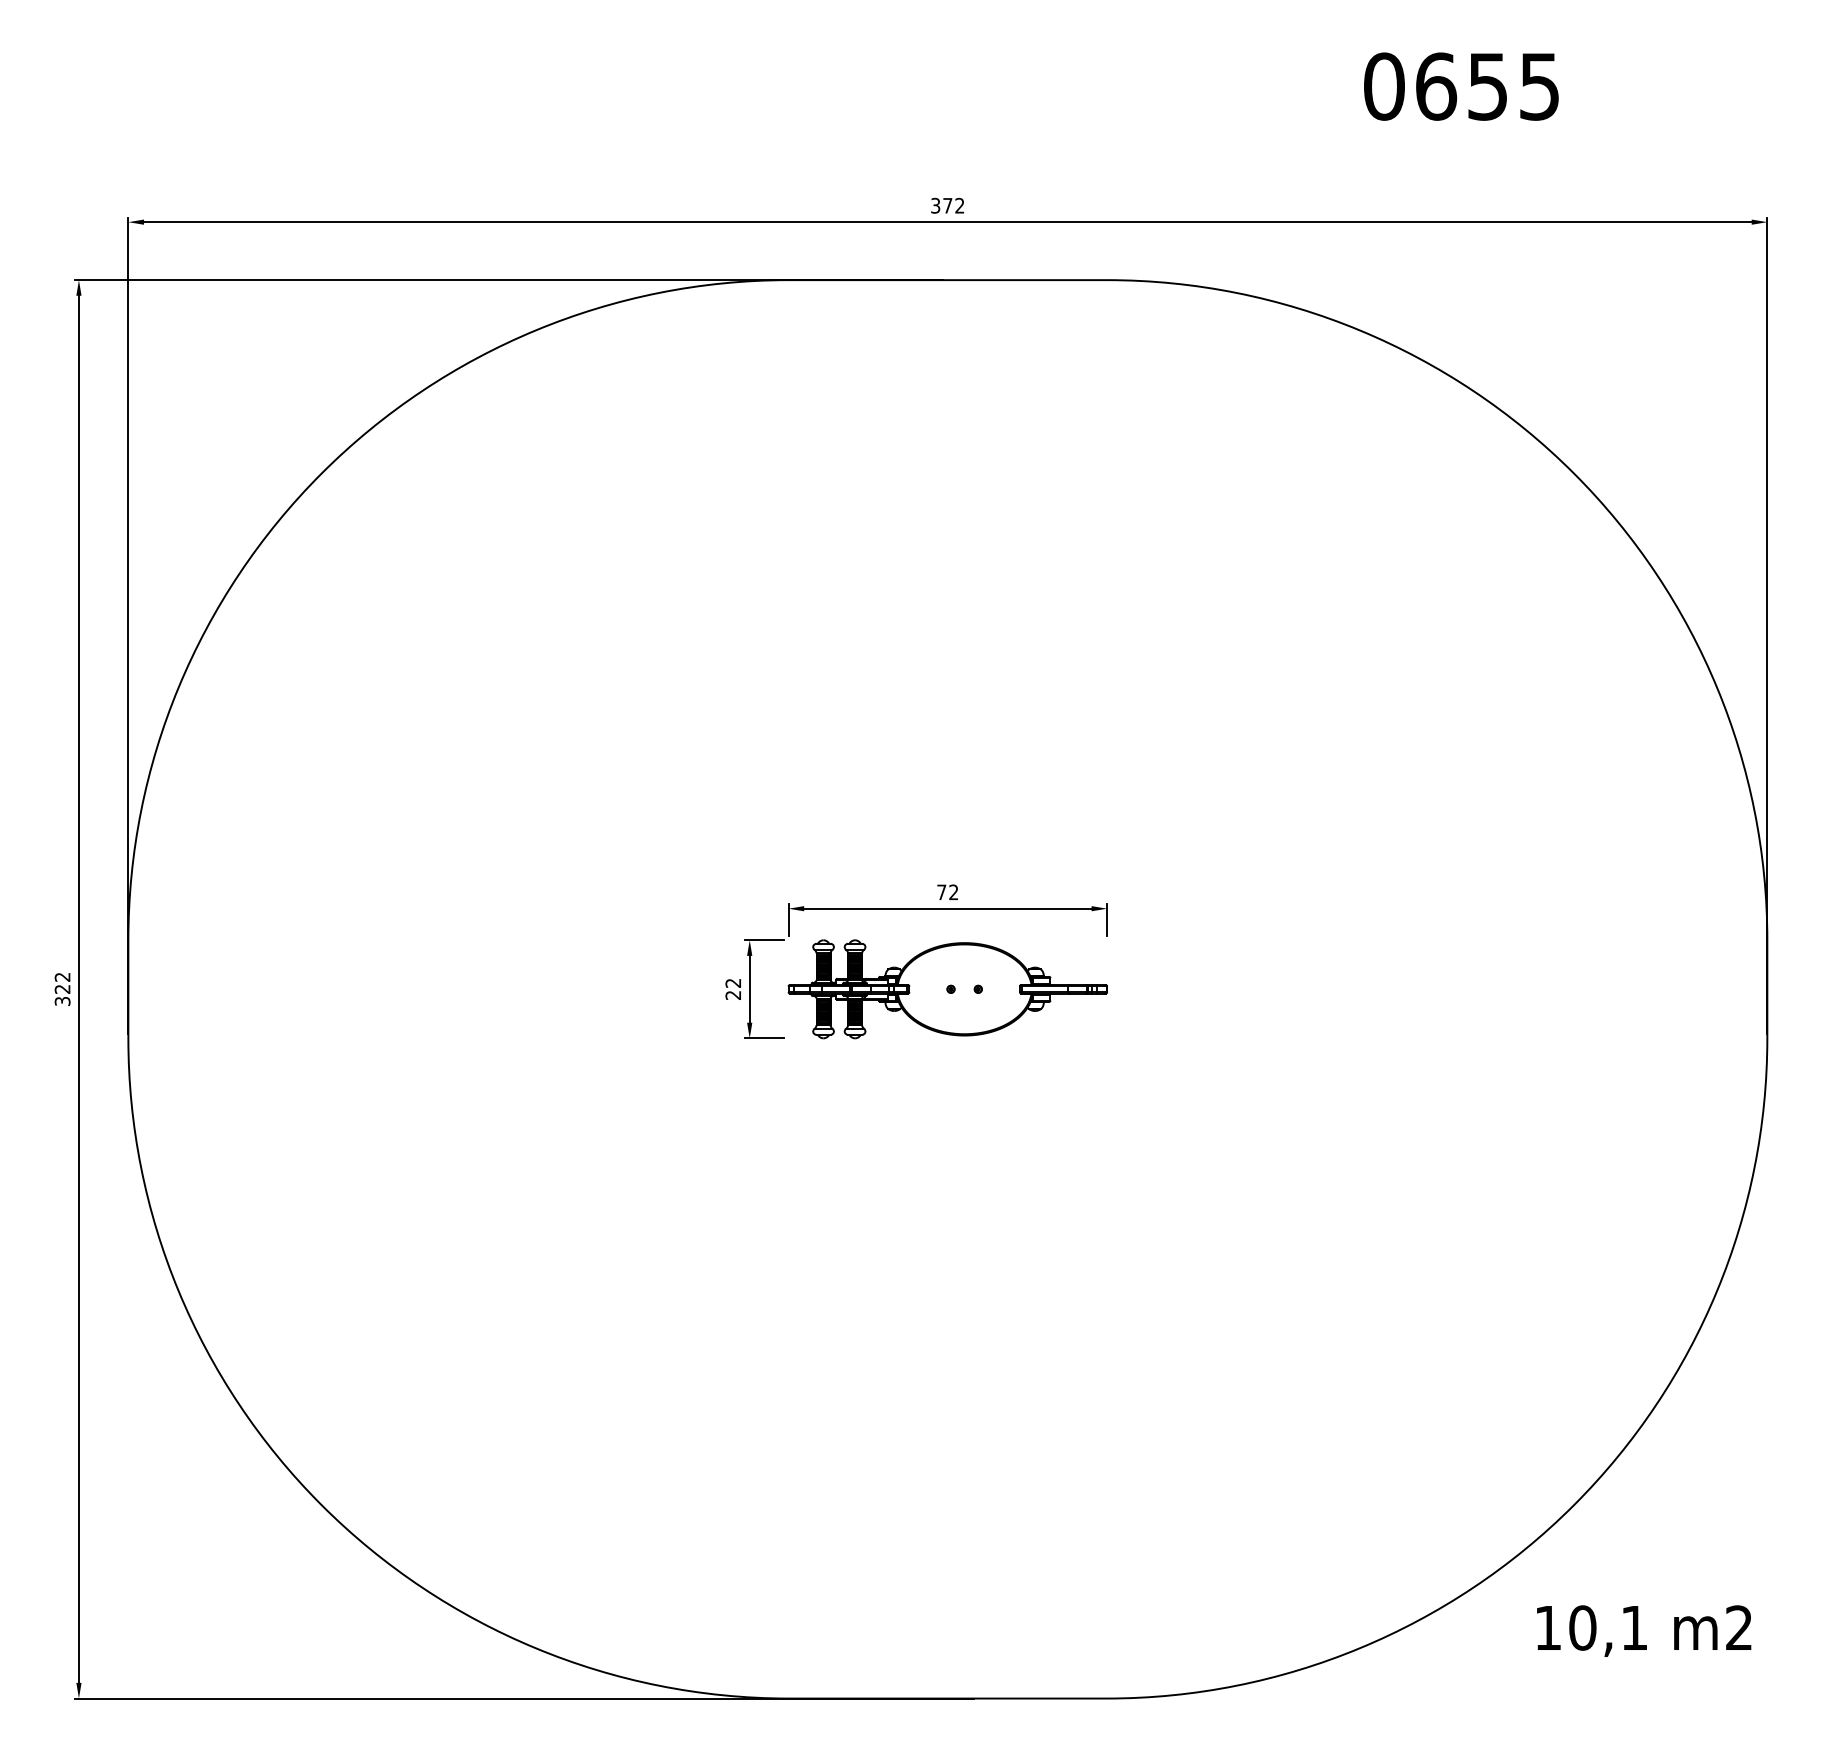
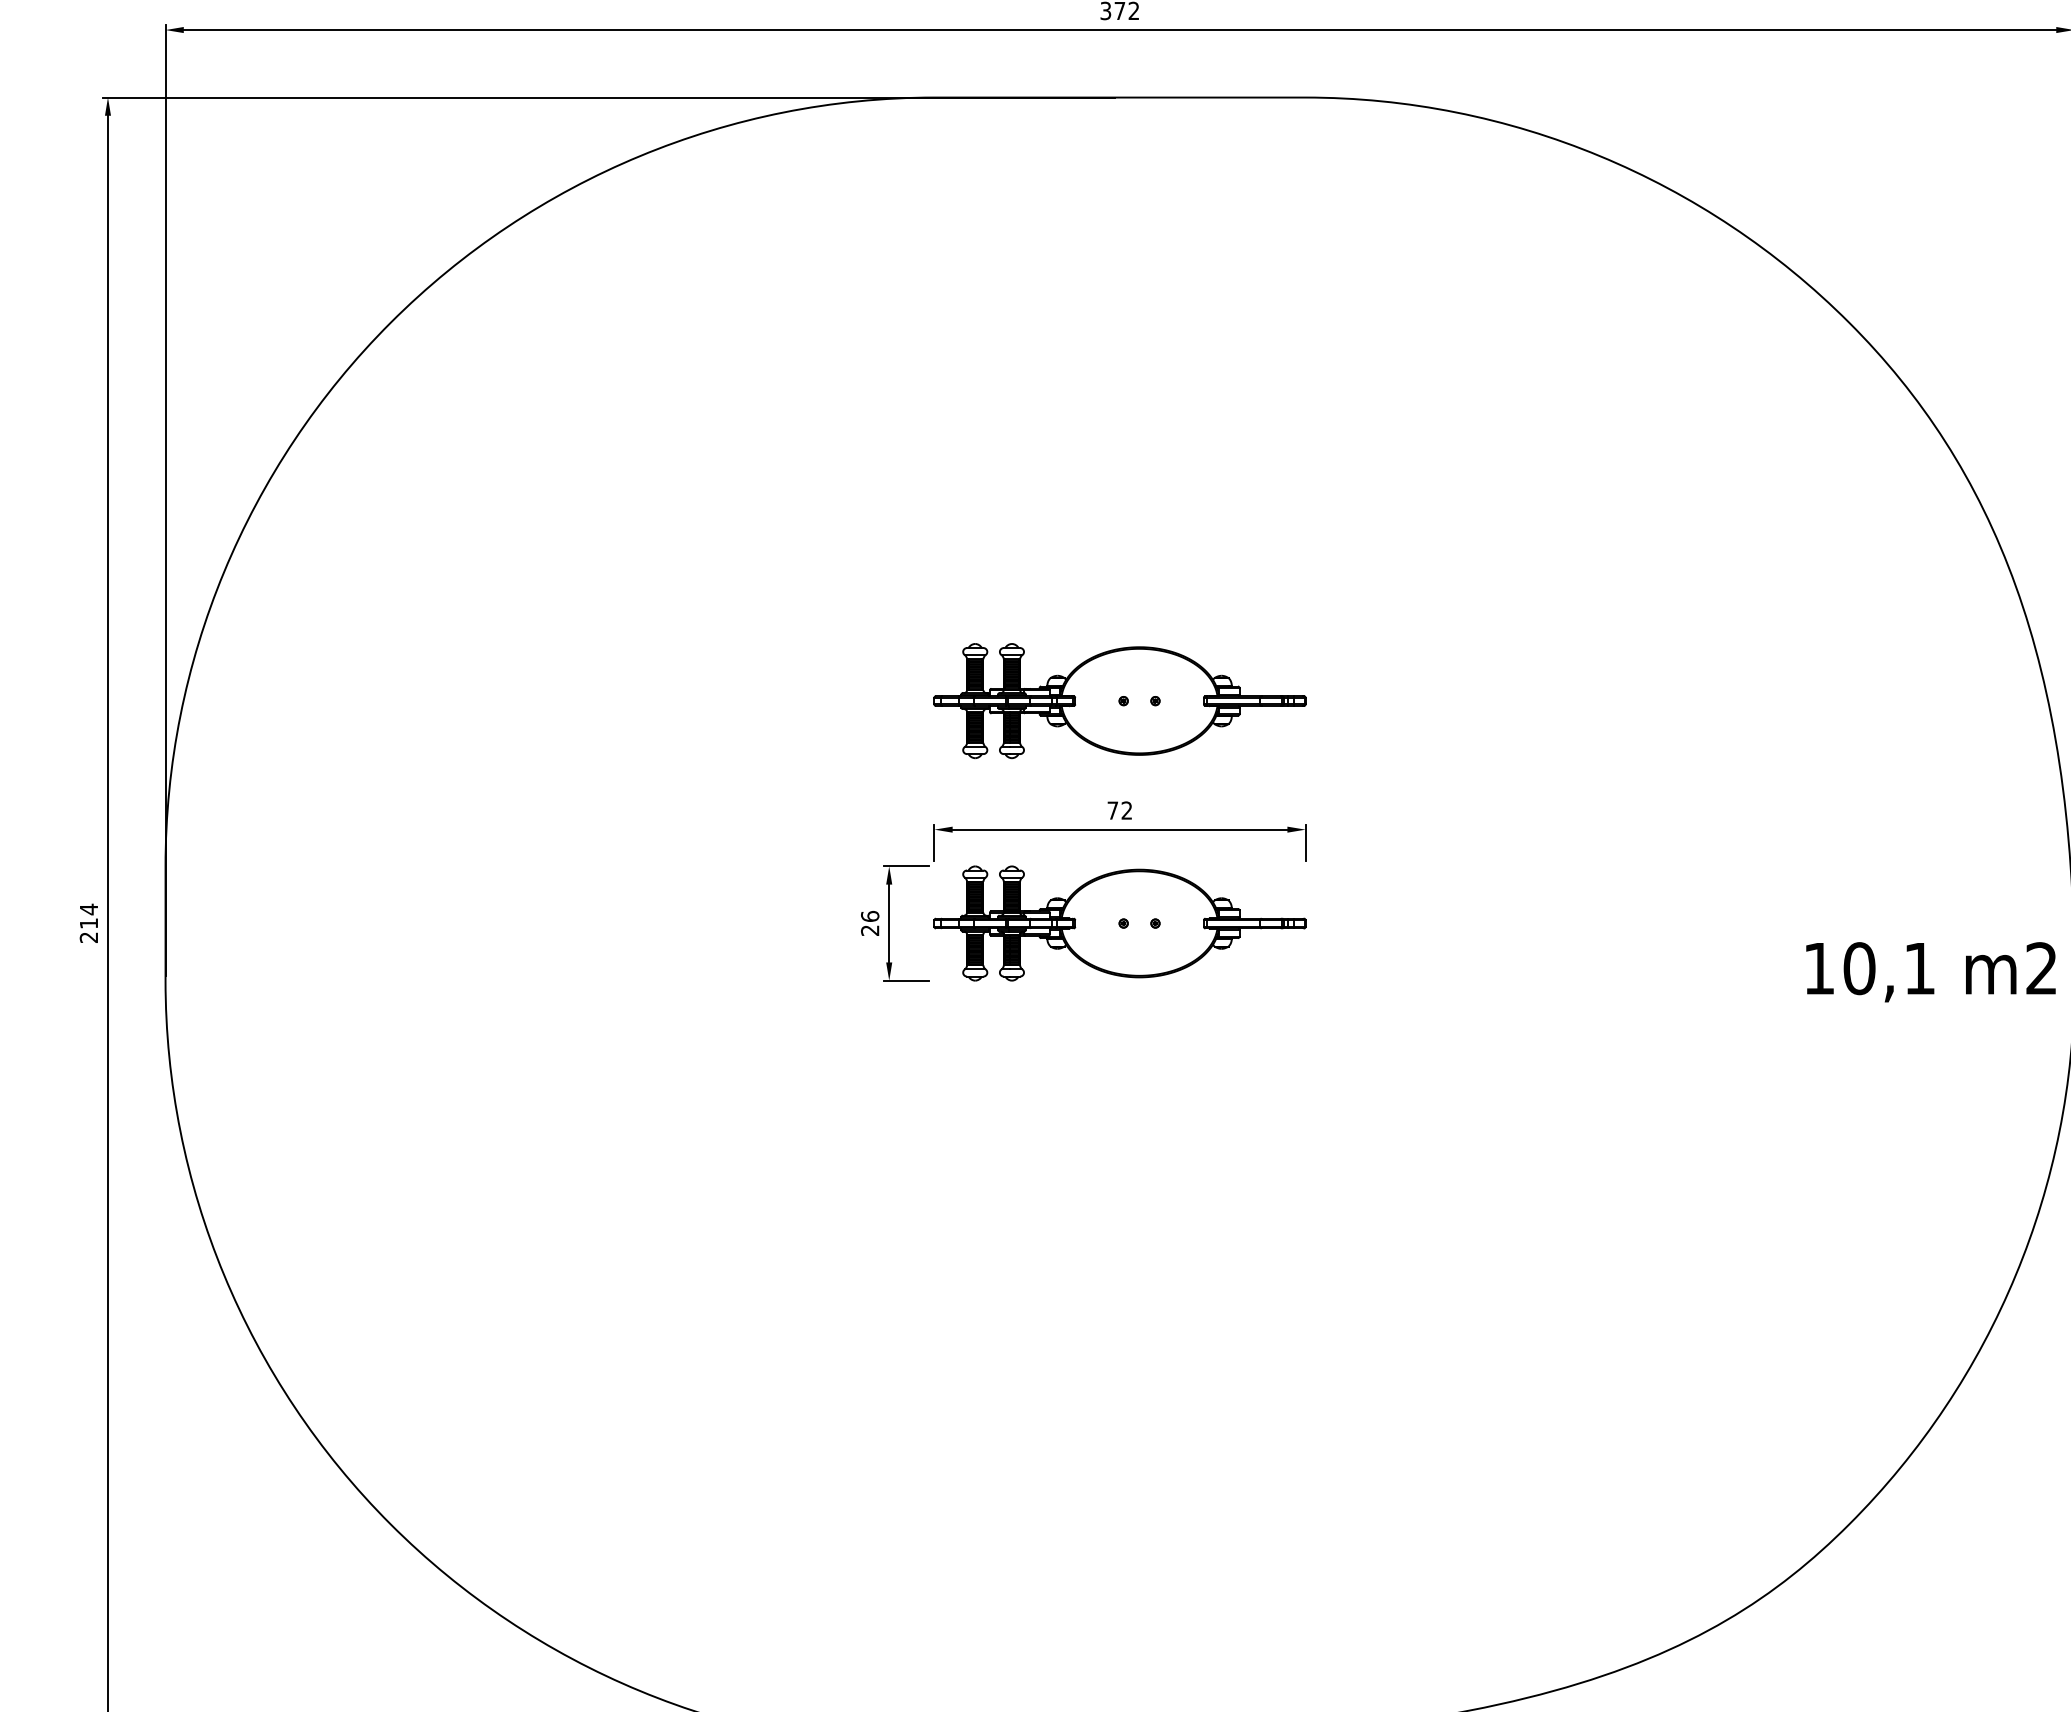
part: (947, 798) -> (1119, 701), added
text: (733, 982) -> (870, 915), 22 -> 26
text: (62, 988) -> (88, 922), 322 -> 214
text: (1644, 1630) -> (1931, 971), moved

